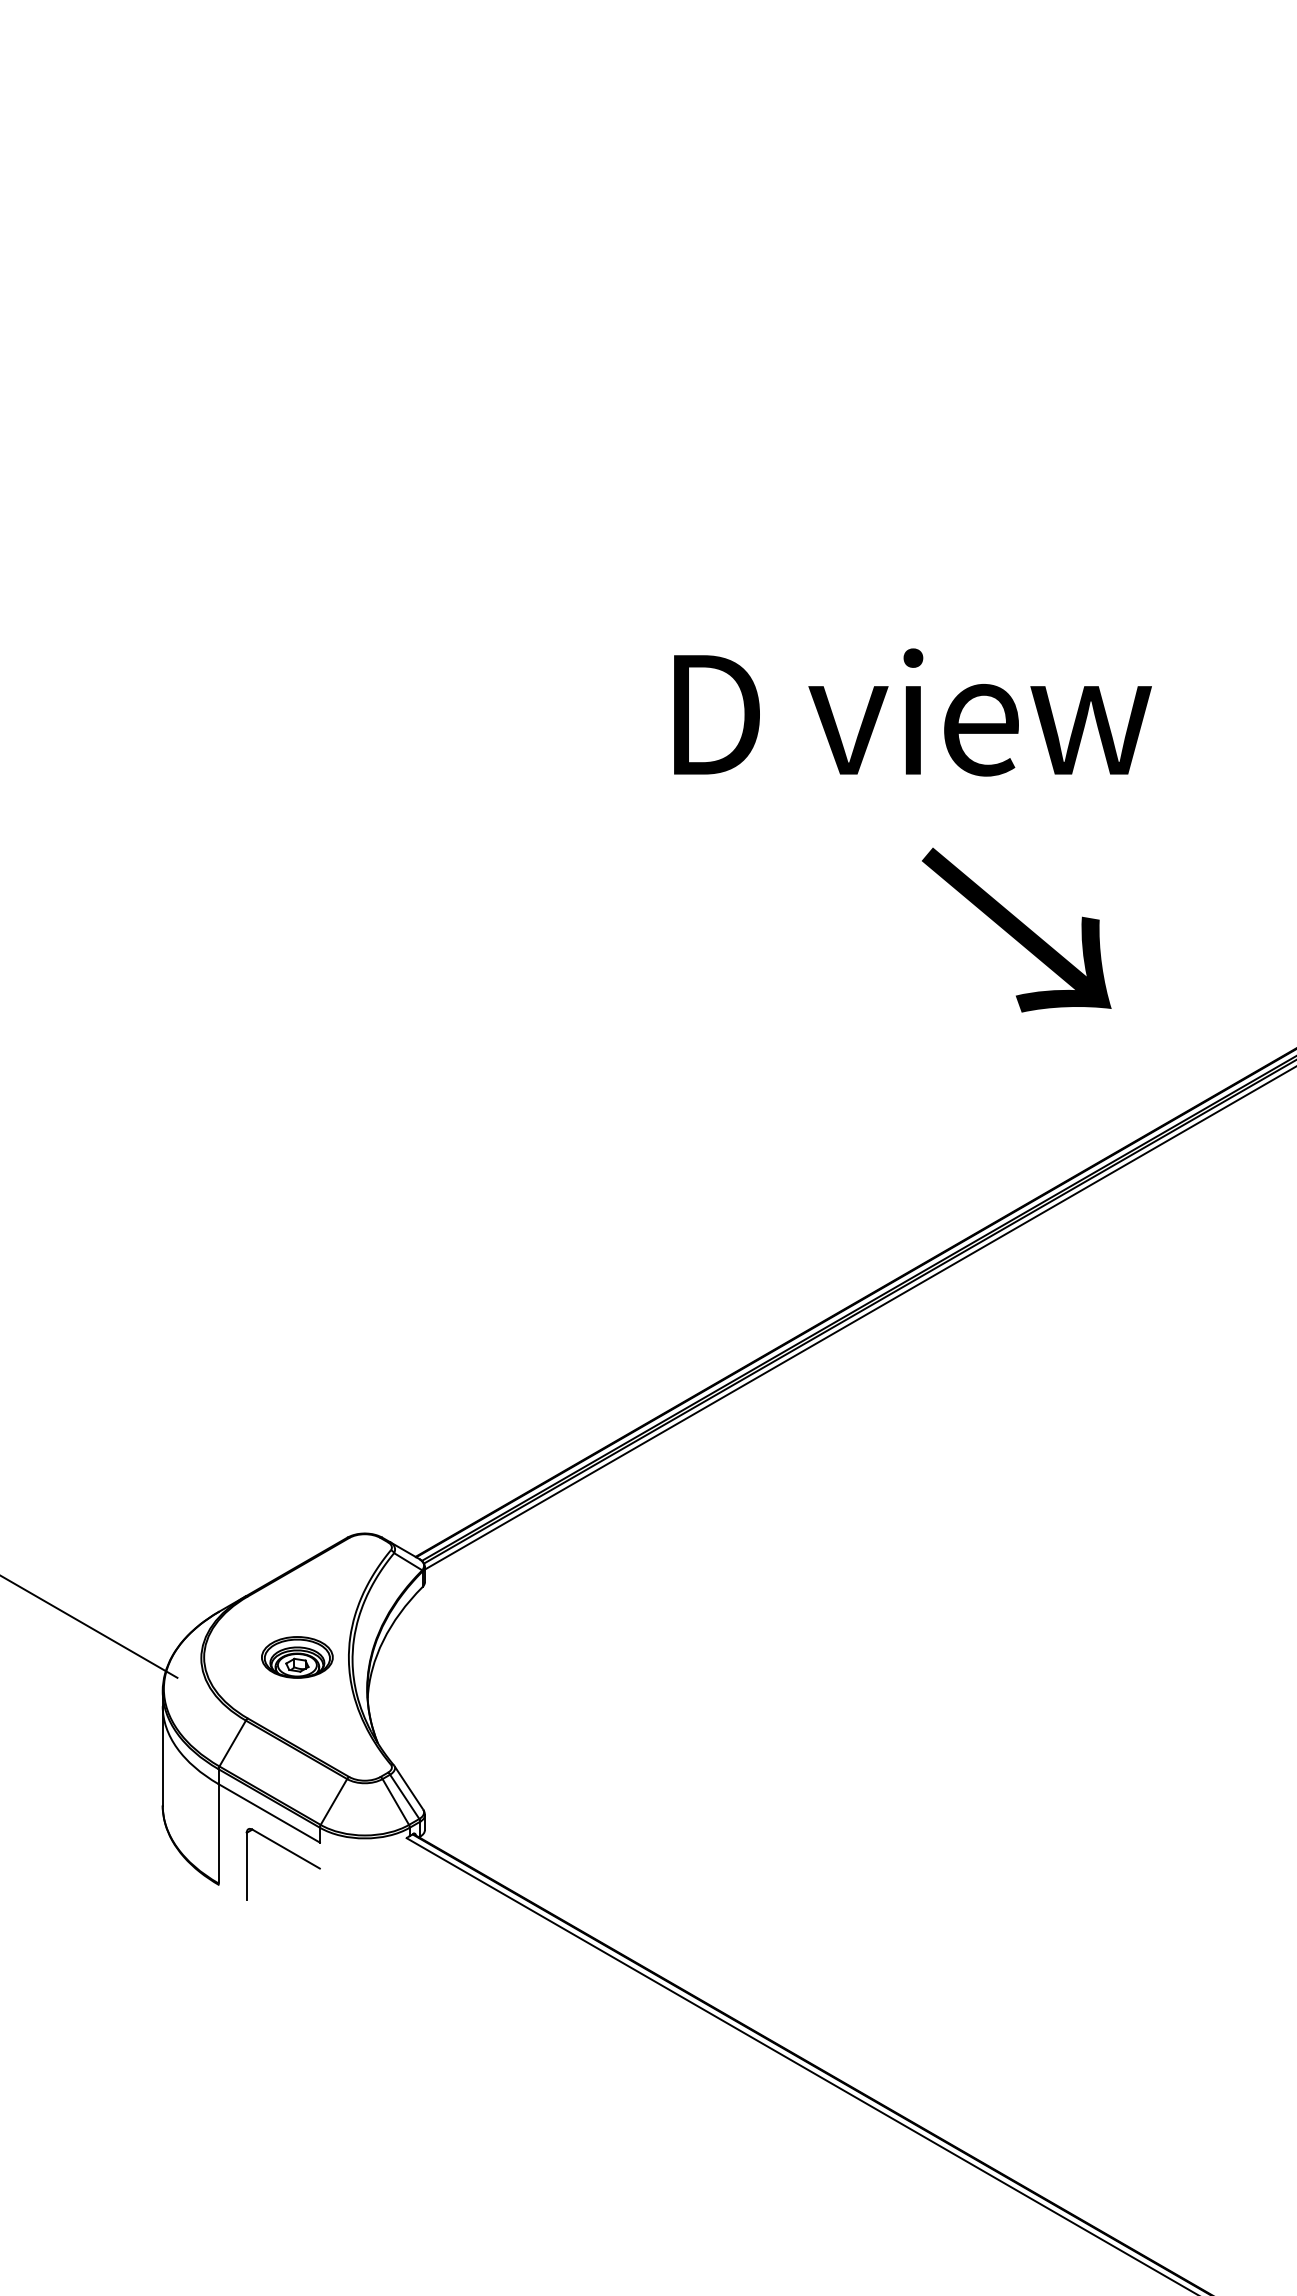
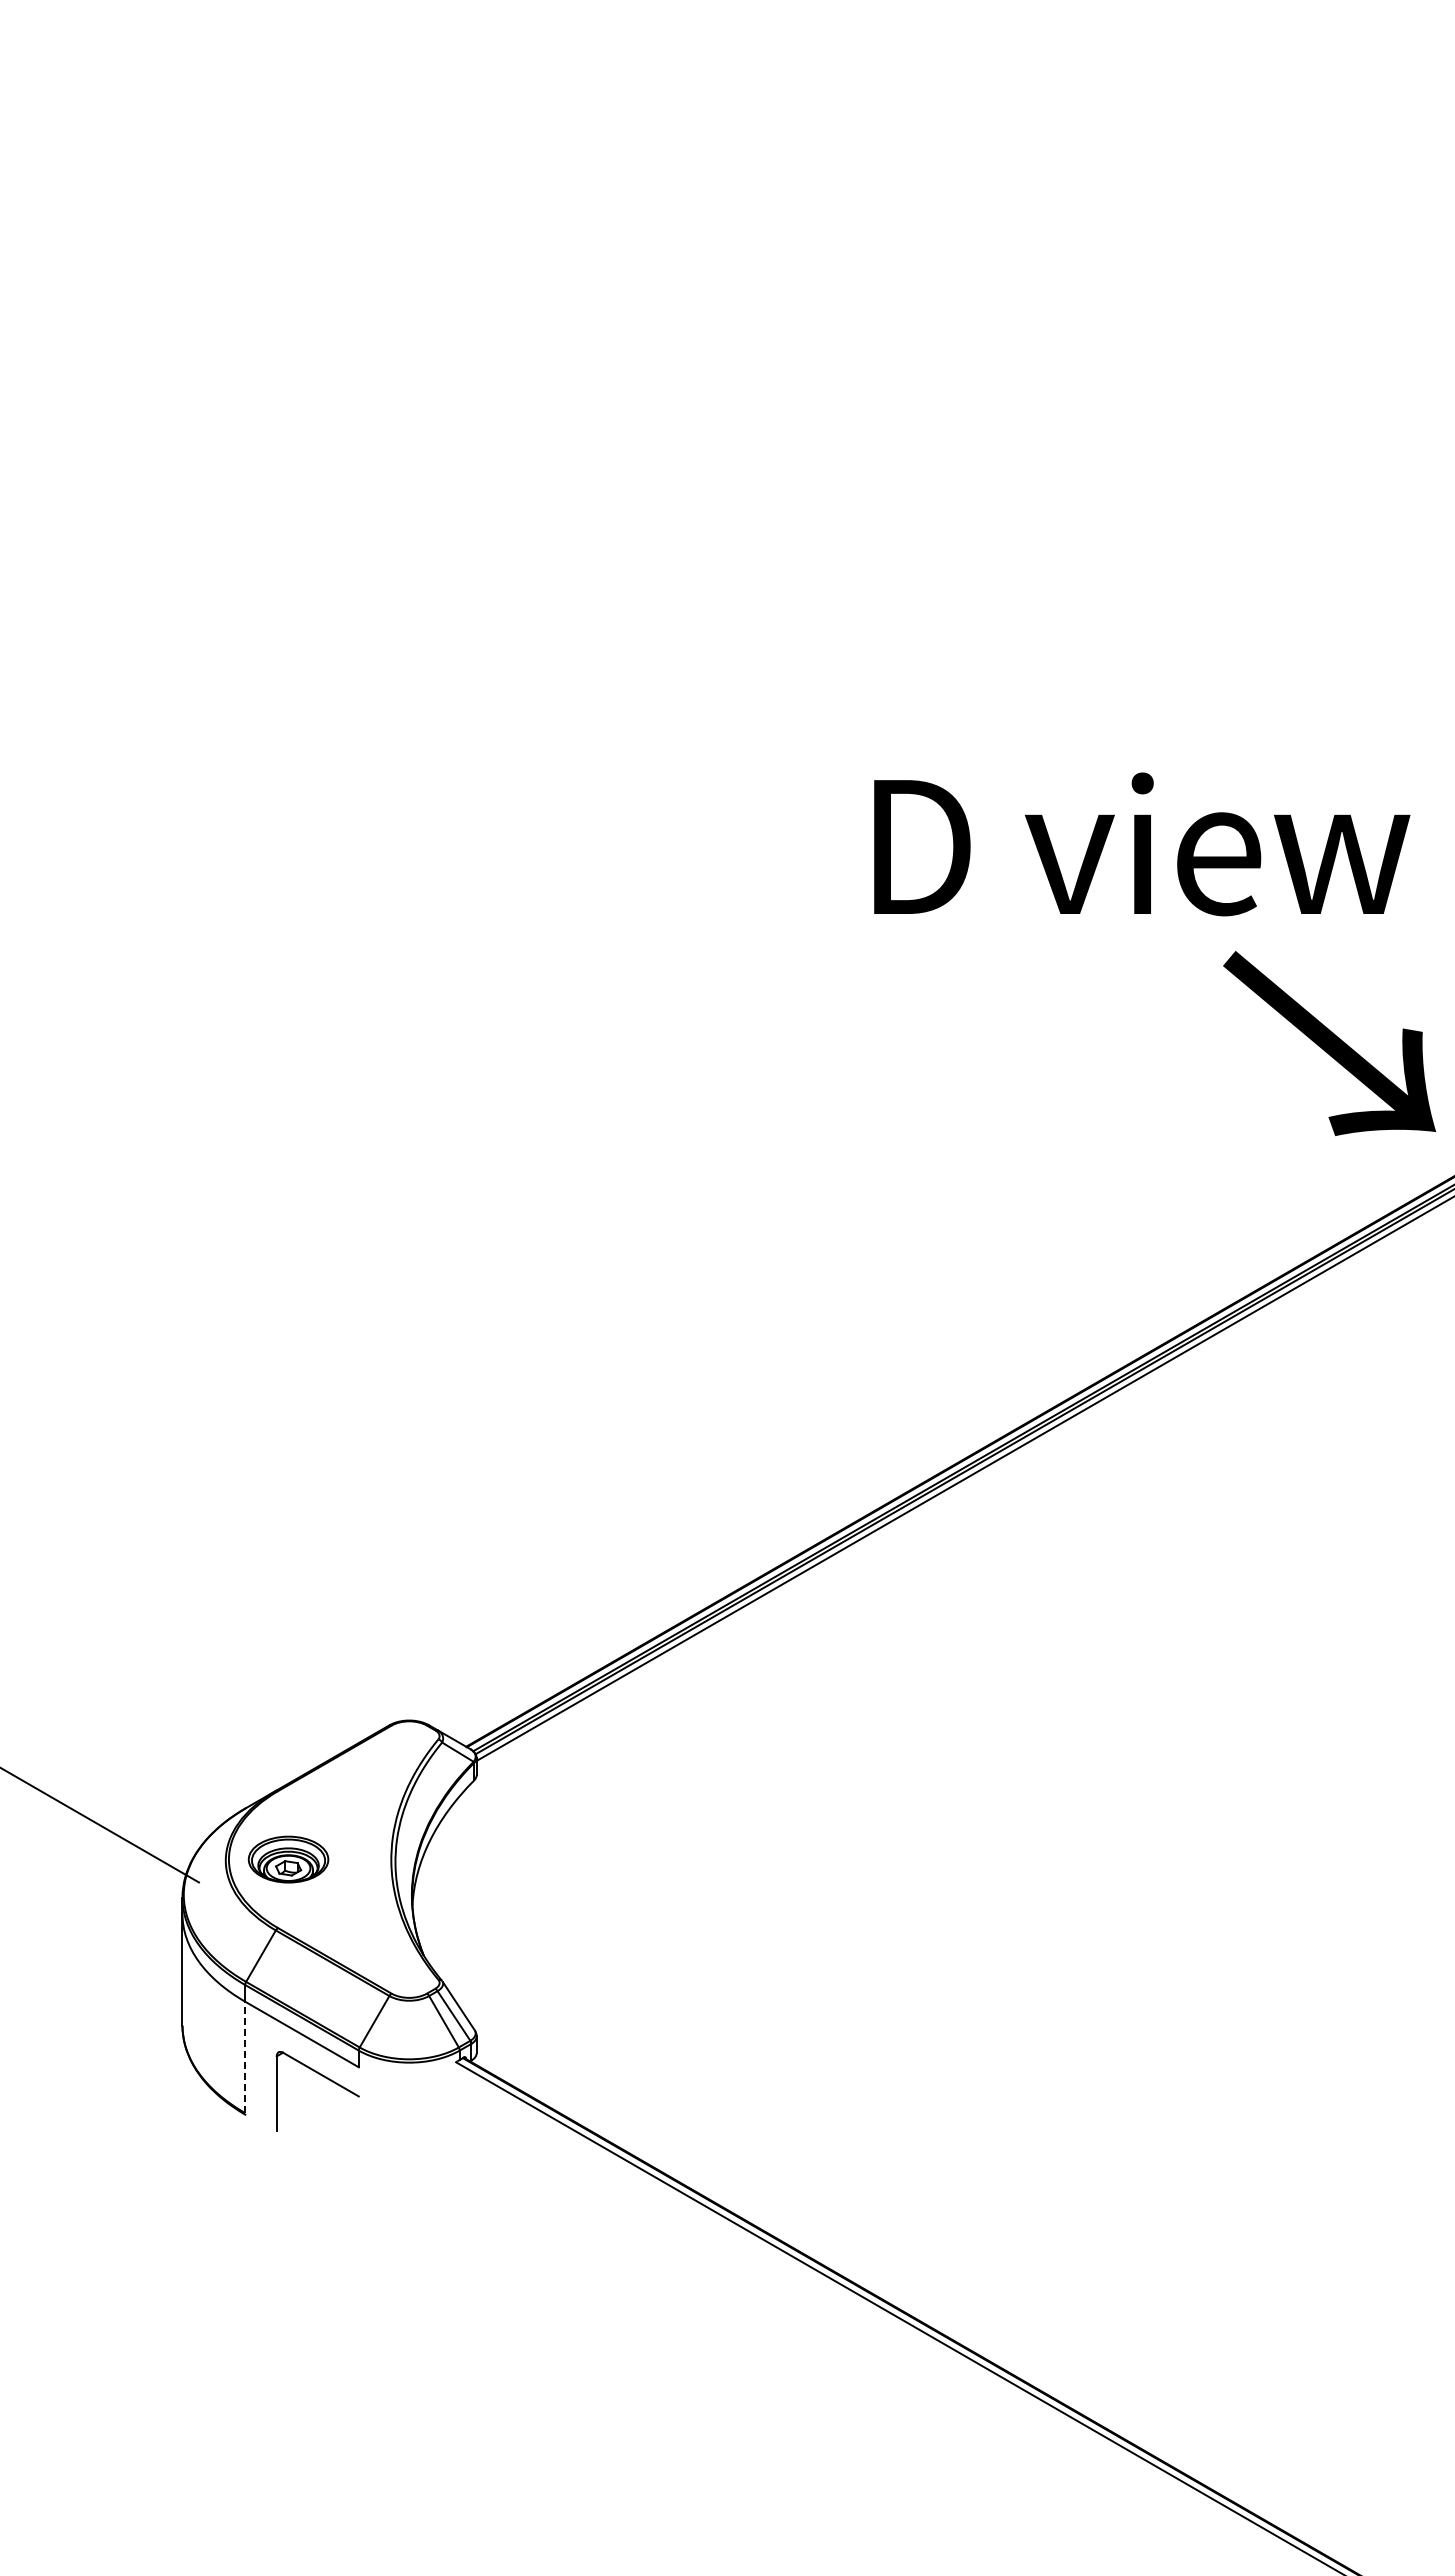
text: (913, 712) -> (1142, 844), moved
text: (1016, 930) -> (1329, 1043), moved
part: (297, 1657) -> (288, 1859), moved
line: (218, 1833) -> (245, 2057), solid -> dashed

